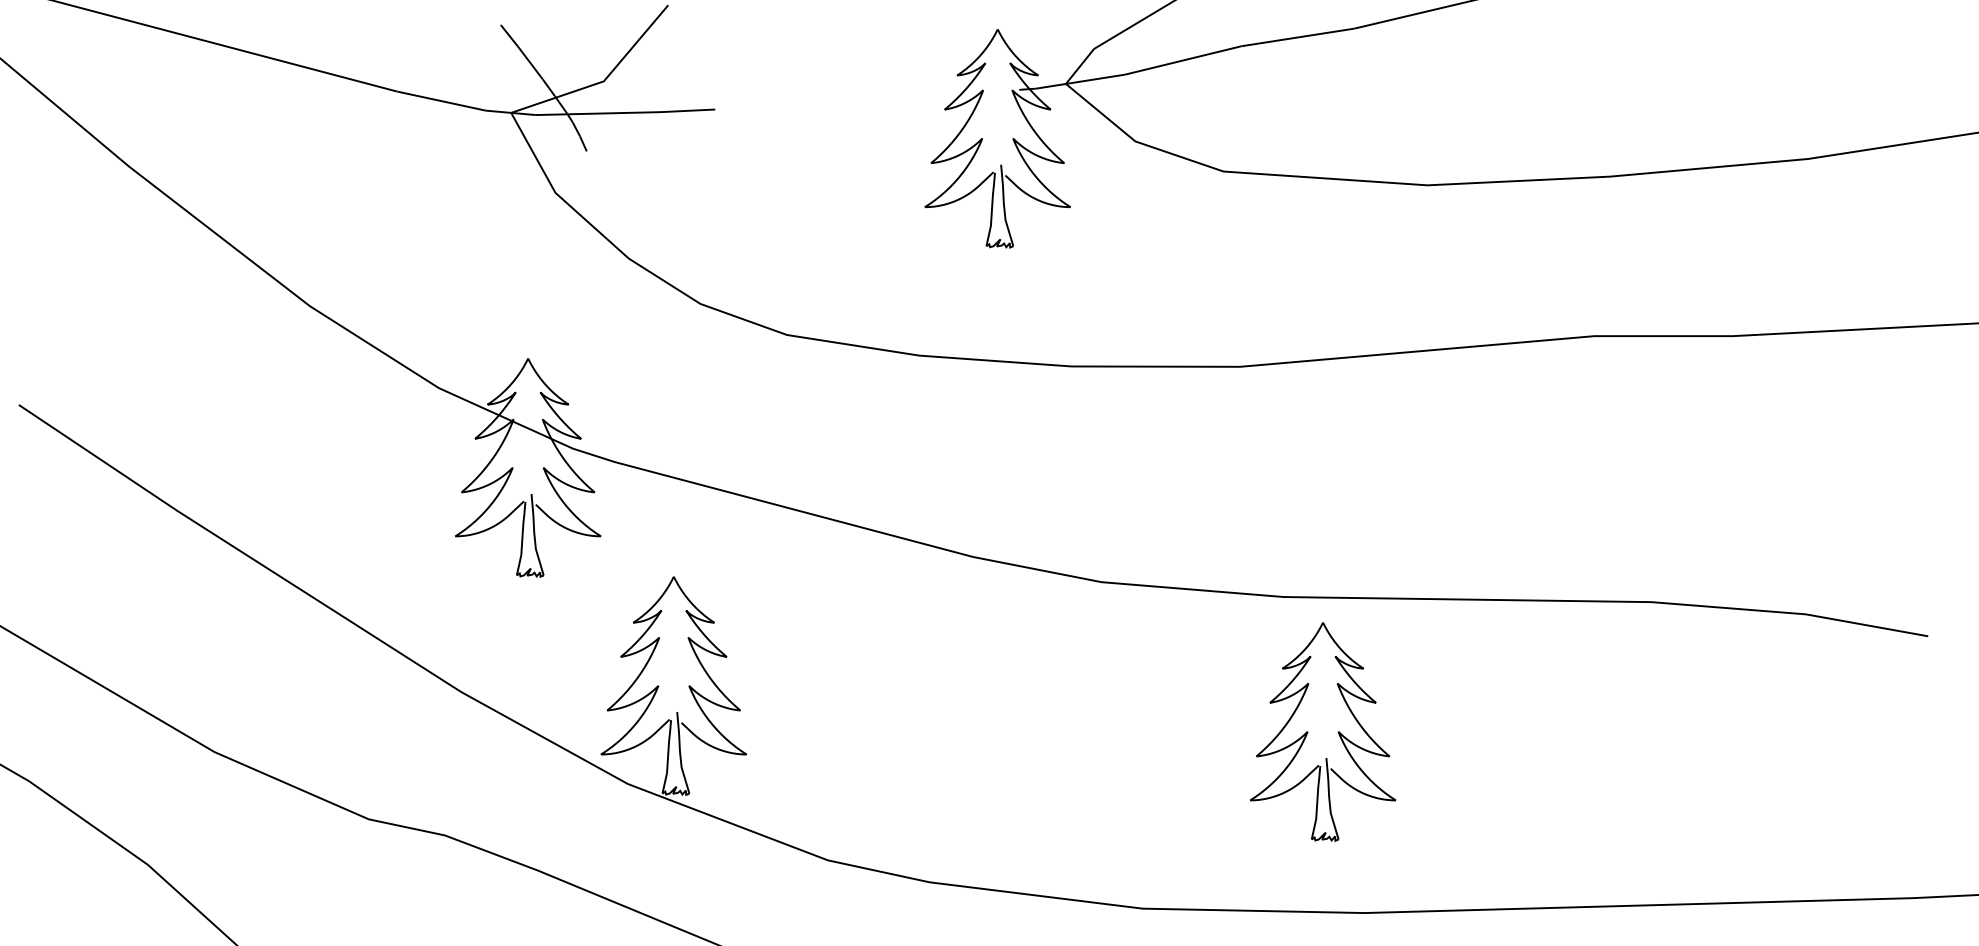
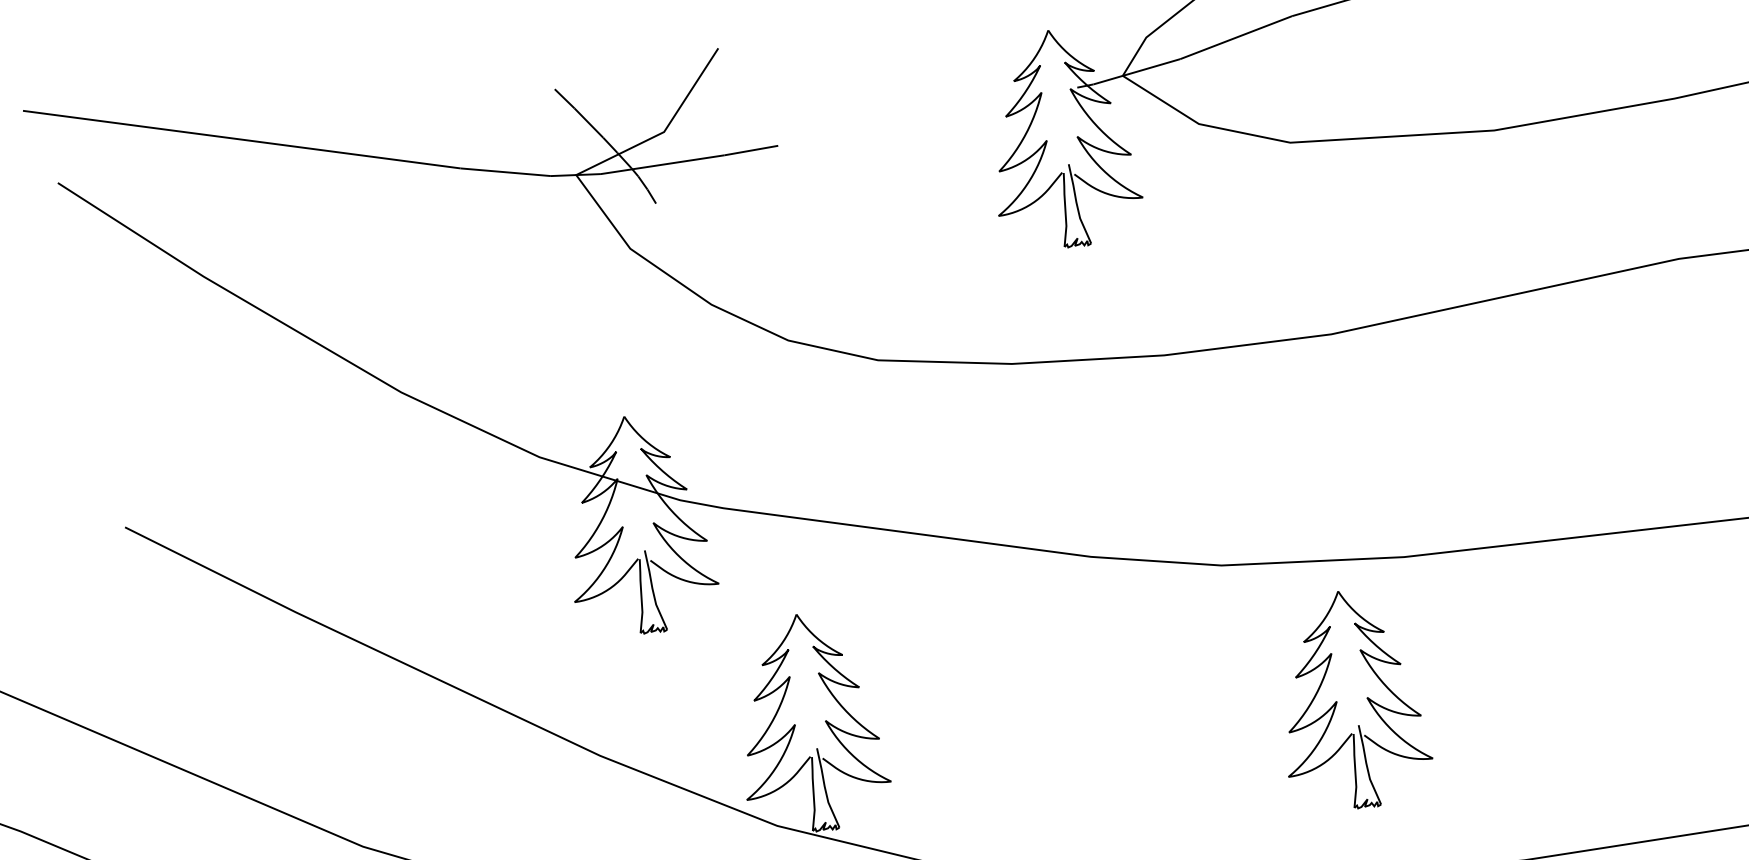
part: (1308, 732) -> (1337, 702), moved

